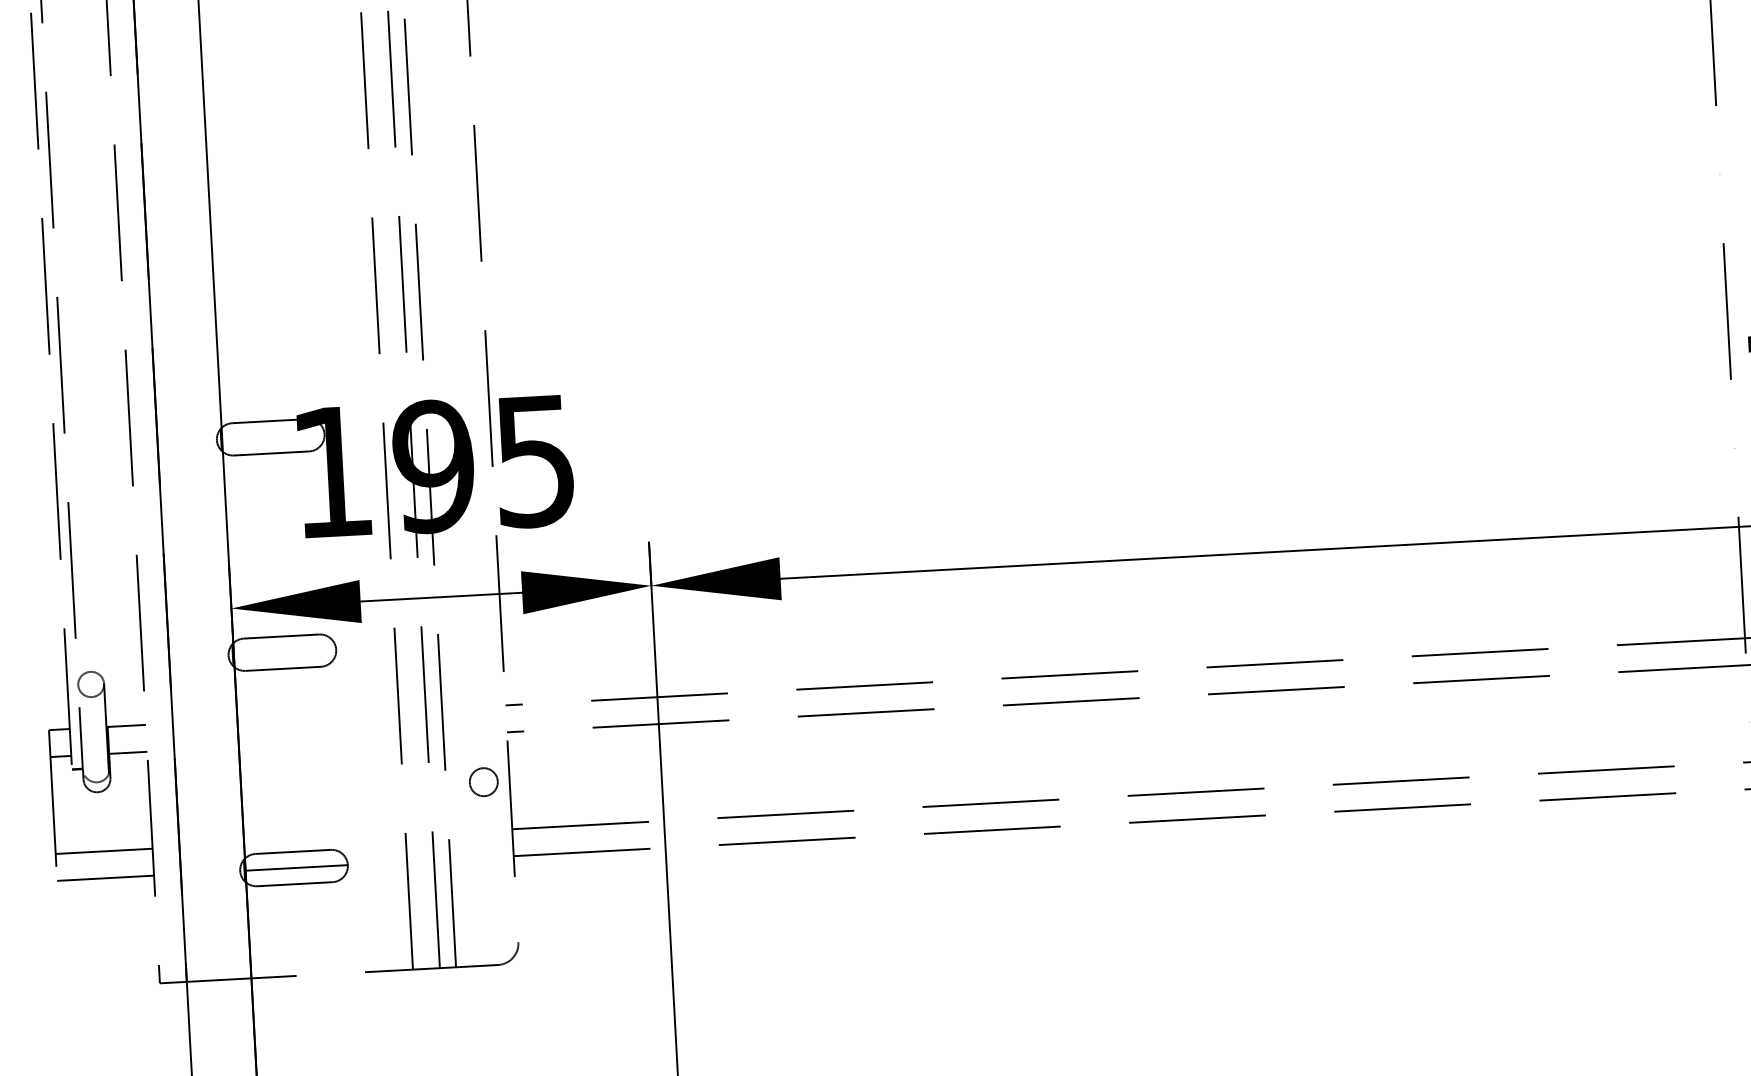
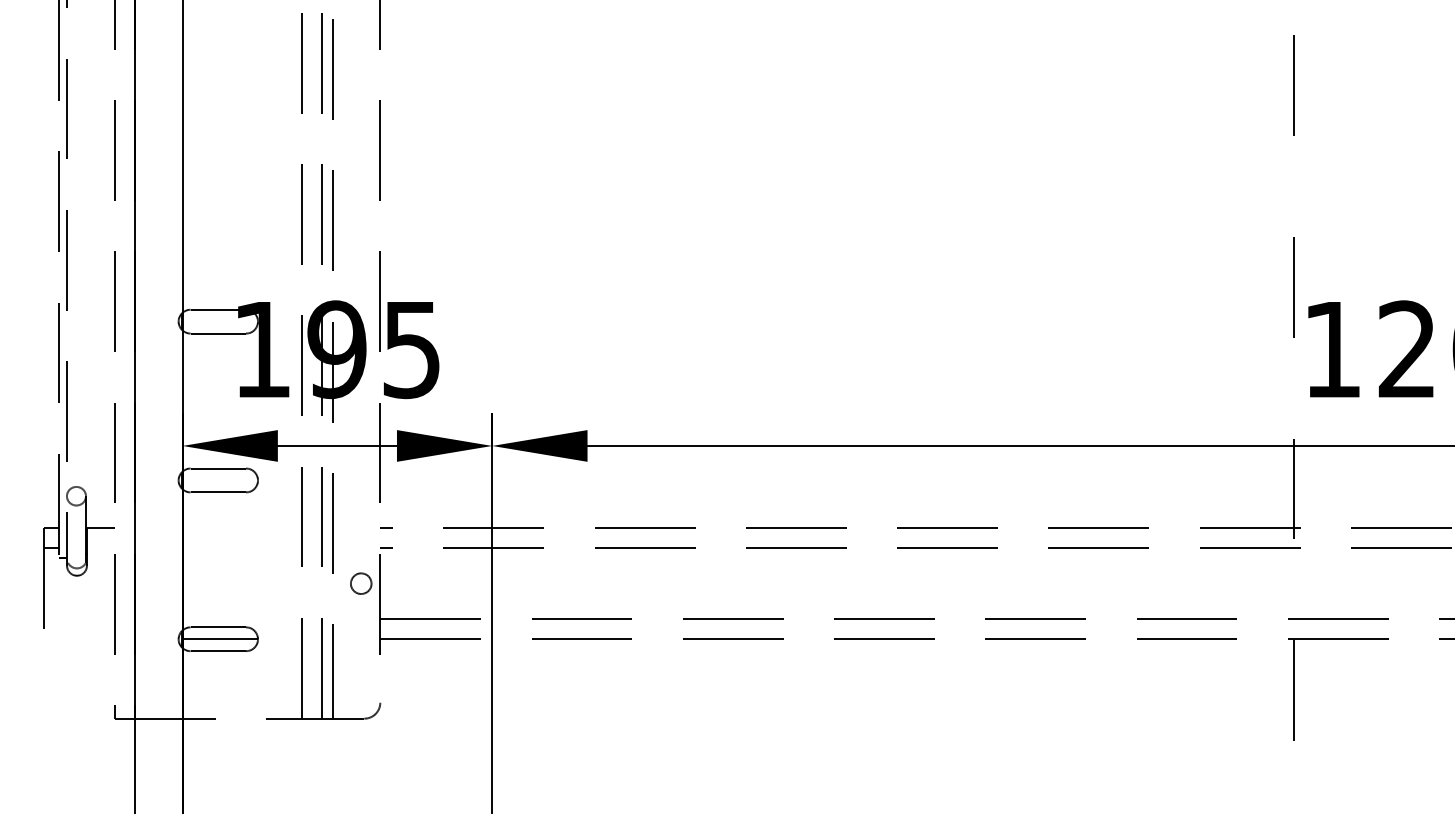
line: (127, 752) -> (100, 547), removed
line: (104, 851) -> (79, 619), removed
line: (105, 878) -> (79, 639), removed

